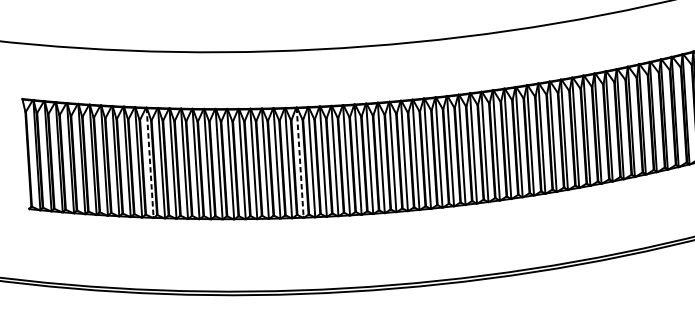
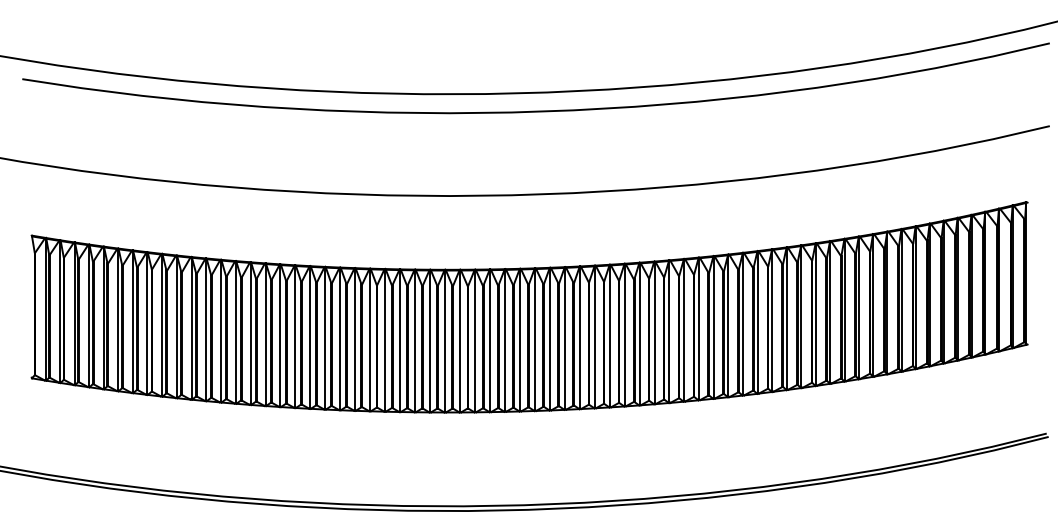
line: (150, 162) -> (191, 328), dashed -> solid
line: (300, 162) -> (385, 340), dashed -> solid

